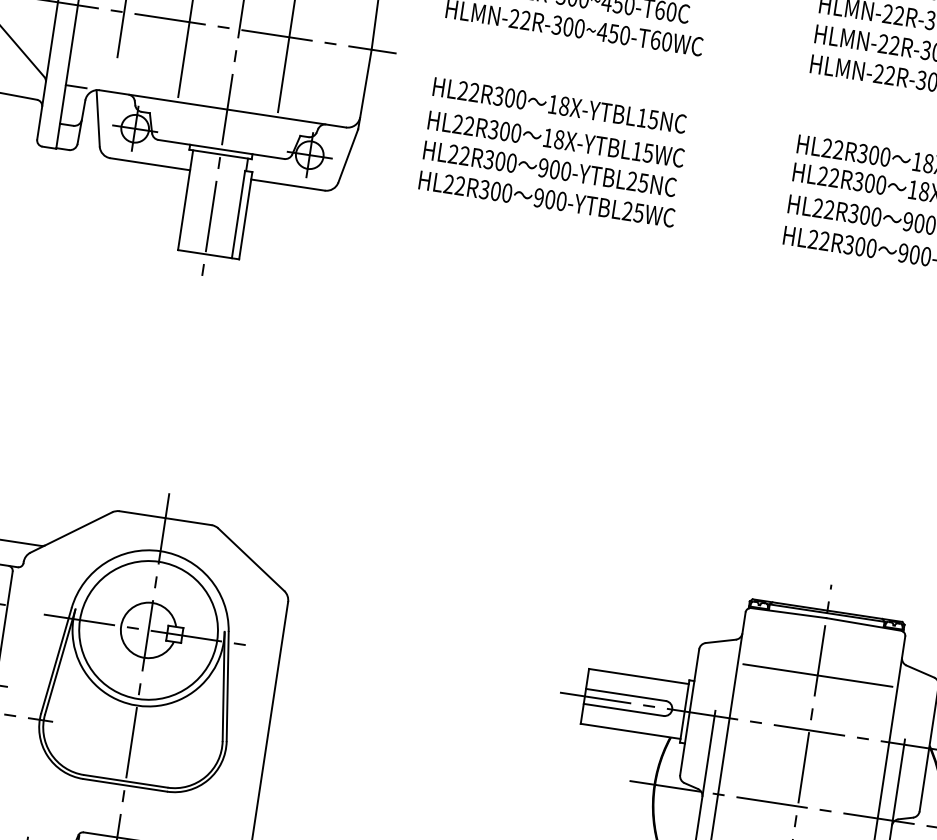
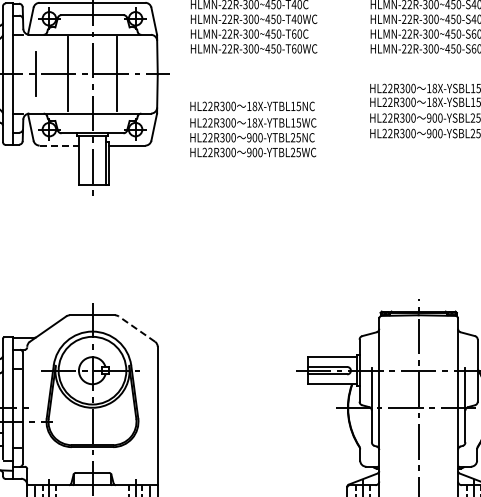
text: (554, 152) -> (253, 129), moved
line: (150, 164) -> (59, 145), solid -> dashed
line: (250, 558) -> (136, 328), solid -> dashed
line: (817, 675) -> (418, 343), removed

